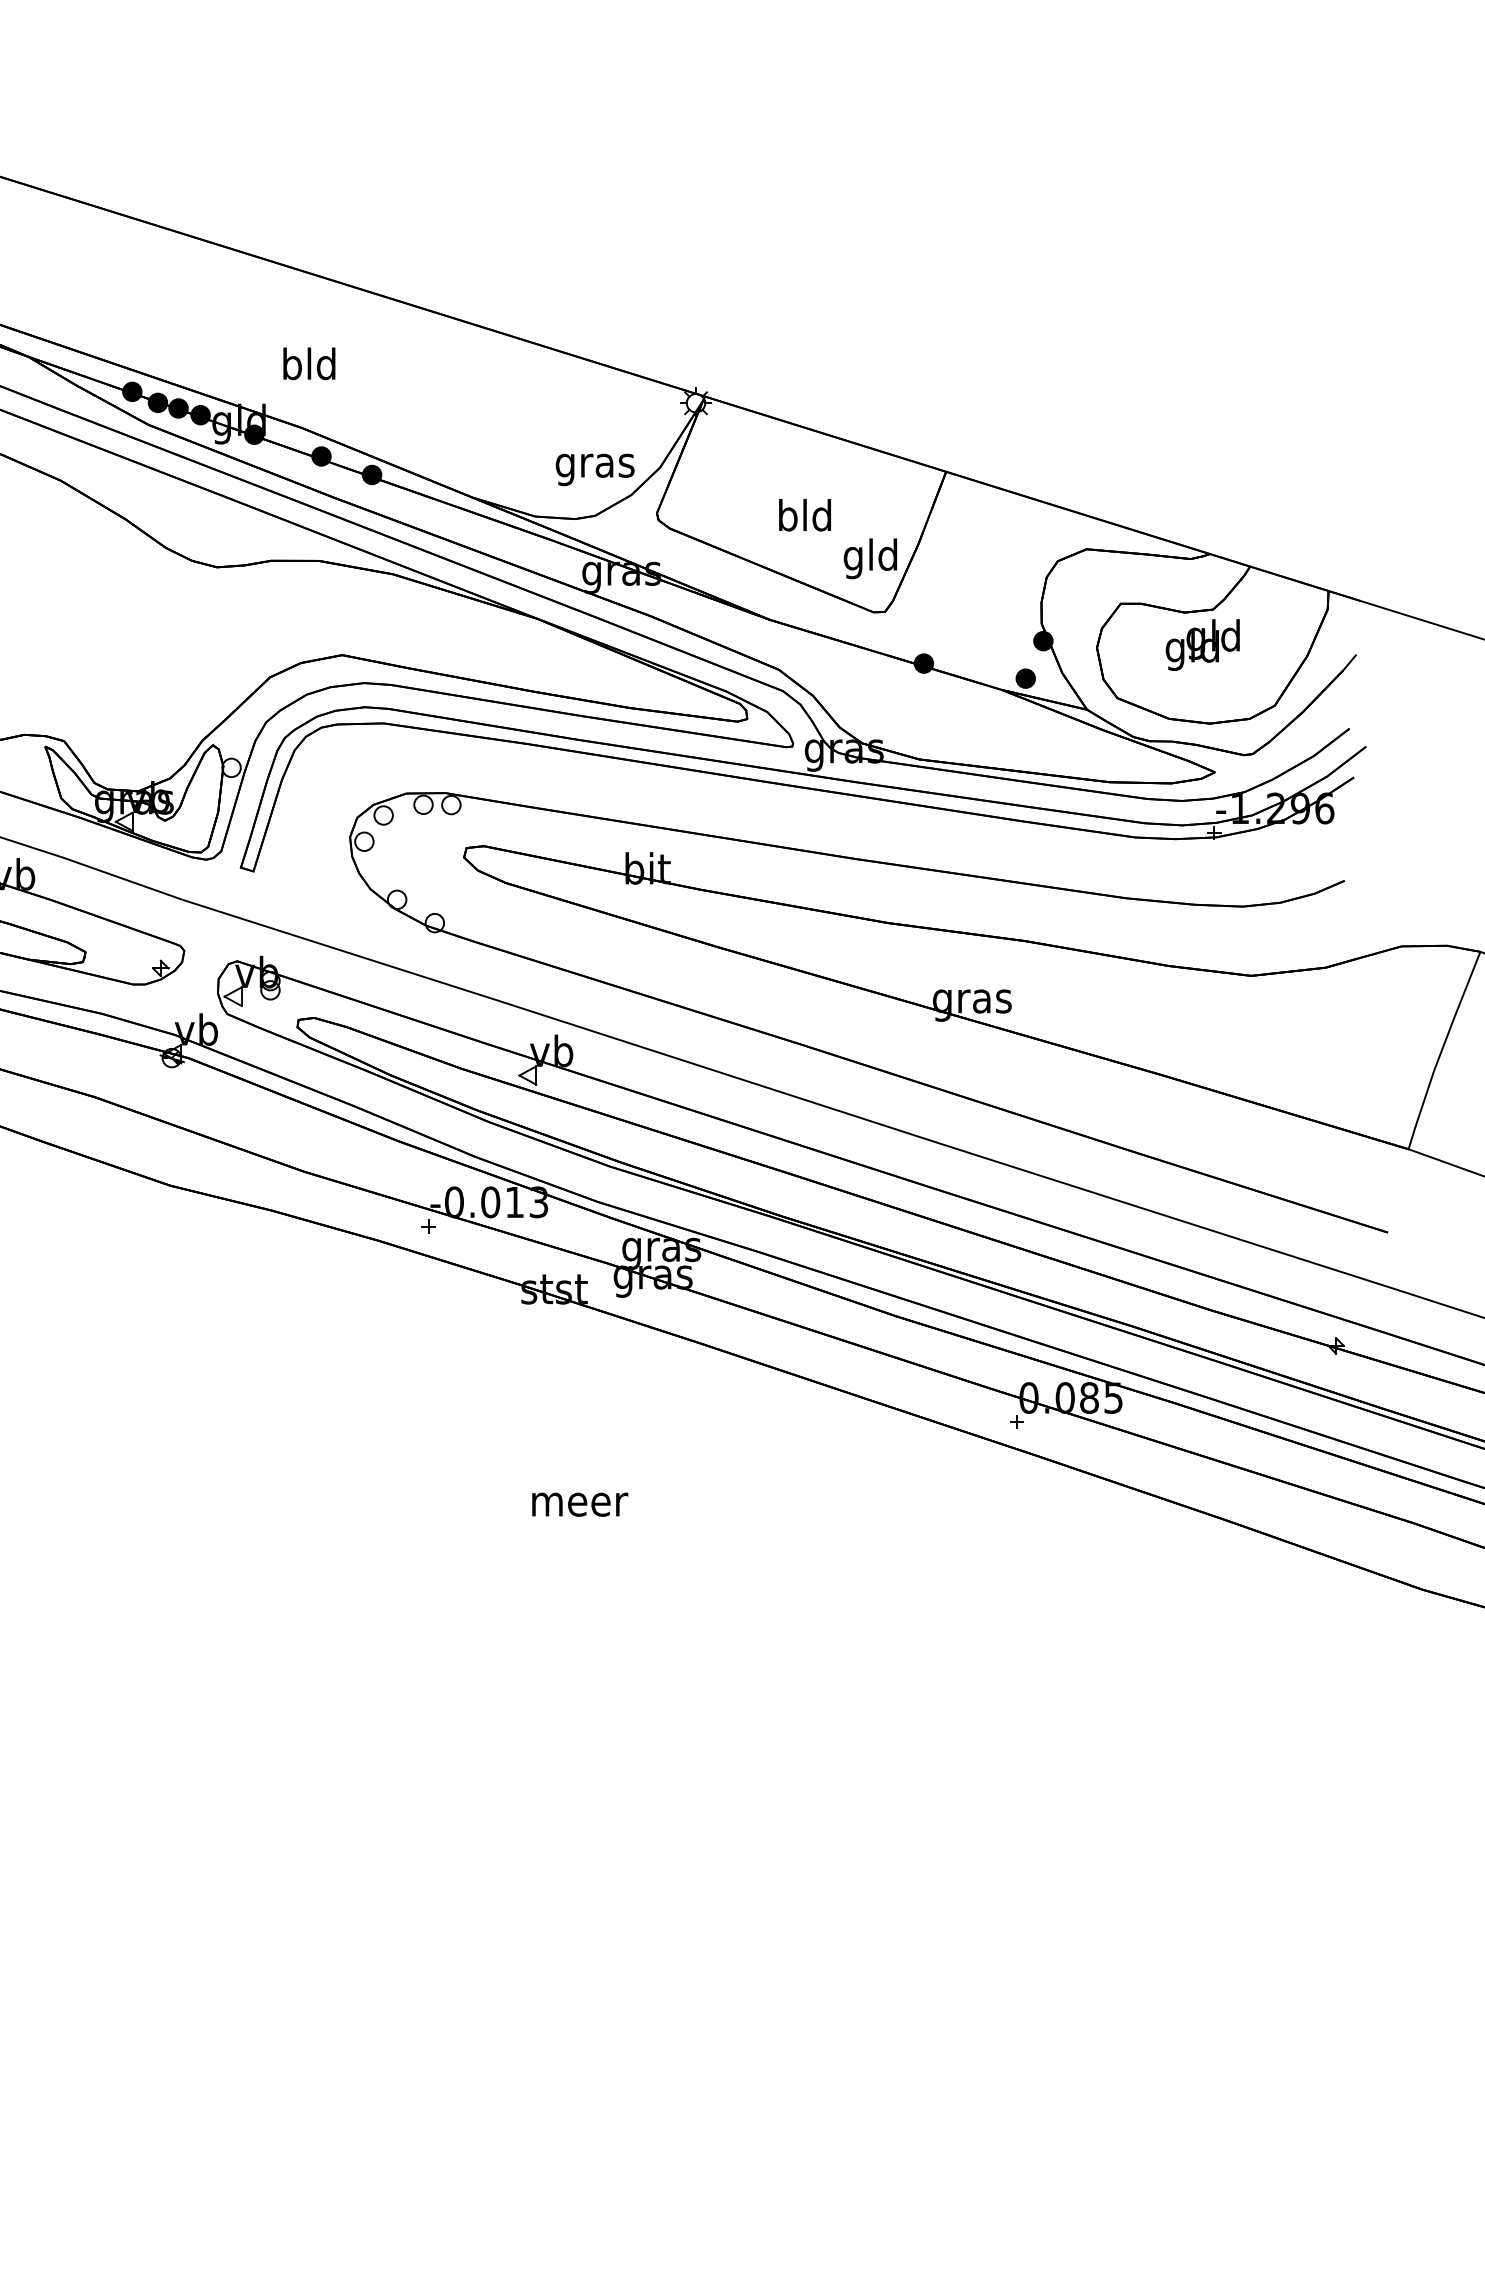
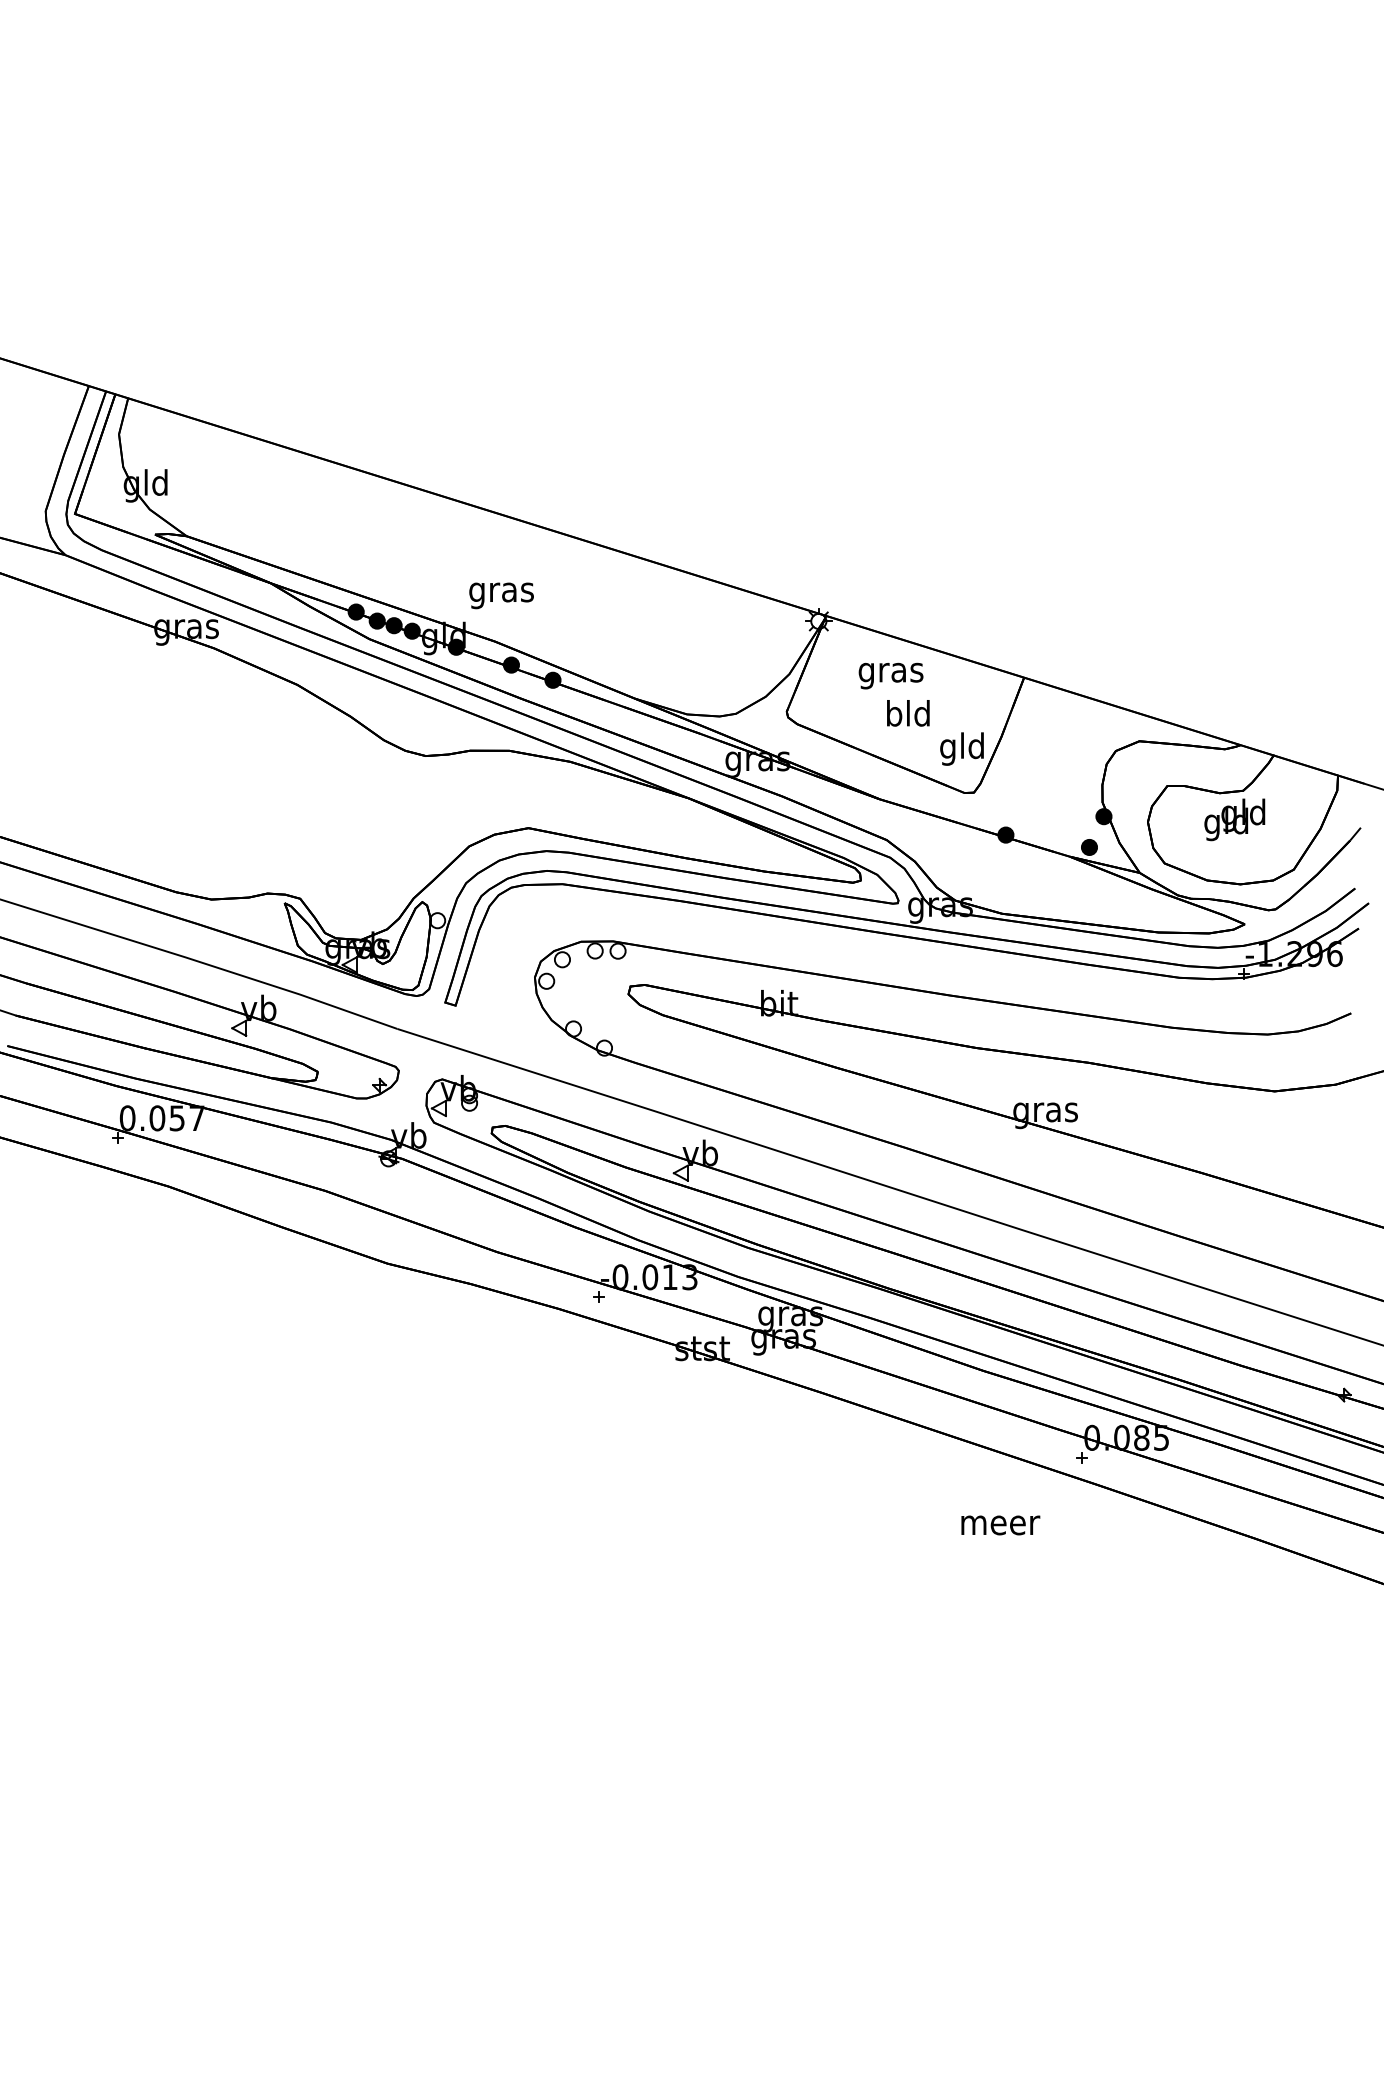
text: (309, 368) -> (501, 592), bld -> gras
text: (594, 469) -> (890, 675), moved
text: (579, 1504) -> (1000, 1525), moved

